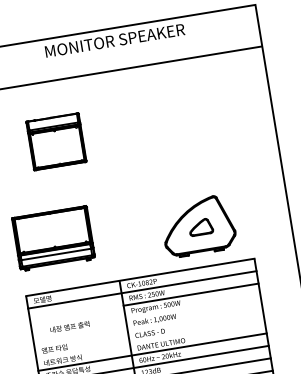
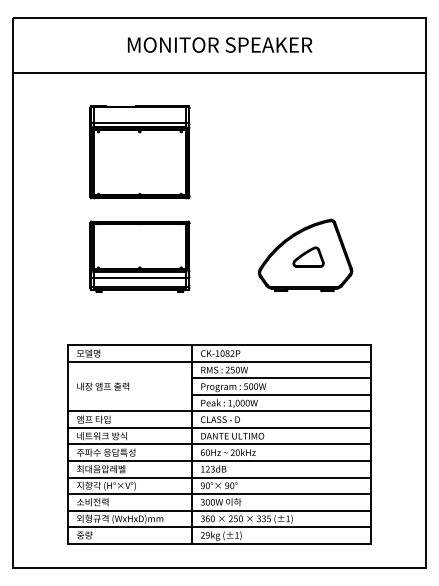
text: (115, 40) -> (220, 44), moved
part: (56, 141) -> (139, 152), size x1.43
part: (198, 226) -> (305, 255), moved
part: (53, 238) -> (139, 256), moved
line: (193, 306) -> (281, 394), added
text: (69, 327) -> (102, 386), moved
line: (148, 327) -> (219, 411), added
line: (150, 339) -> (219, 427), added

